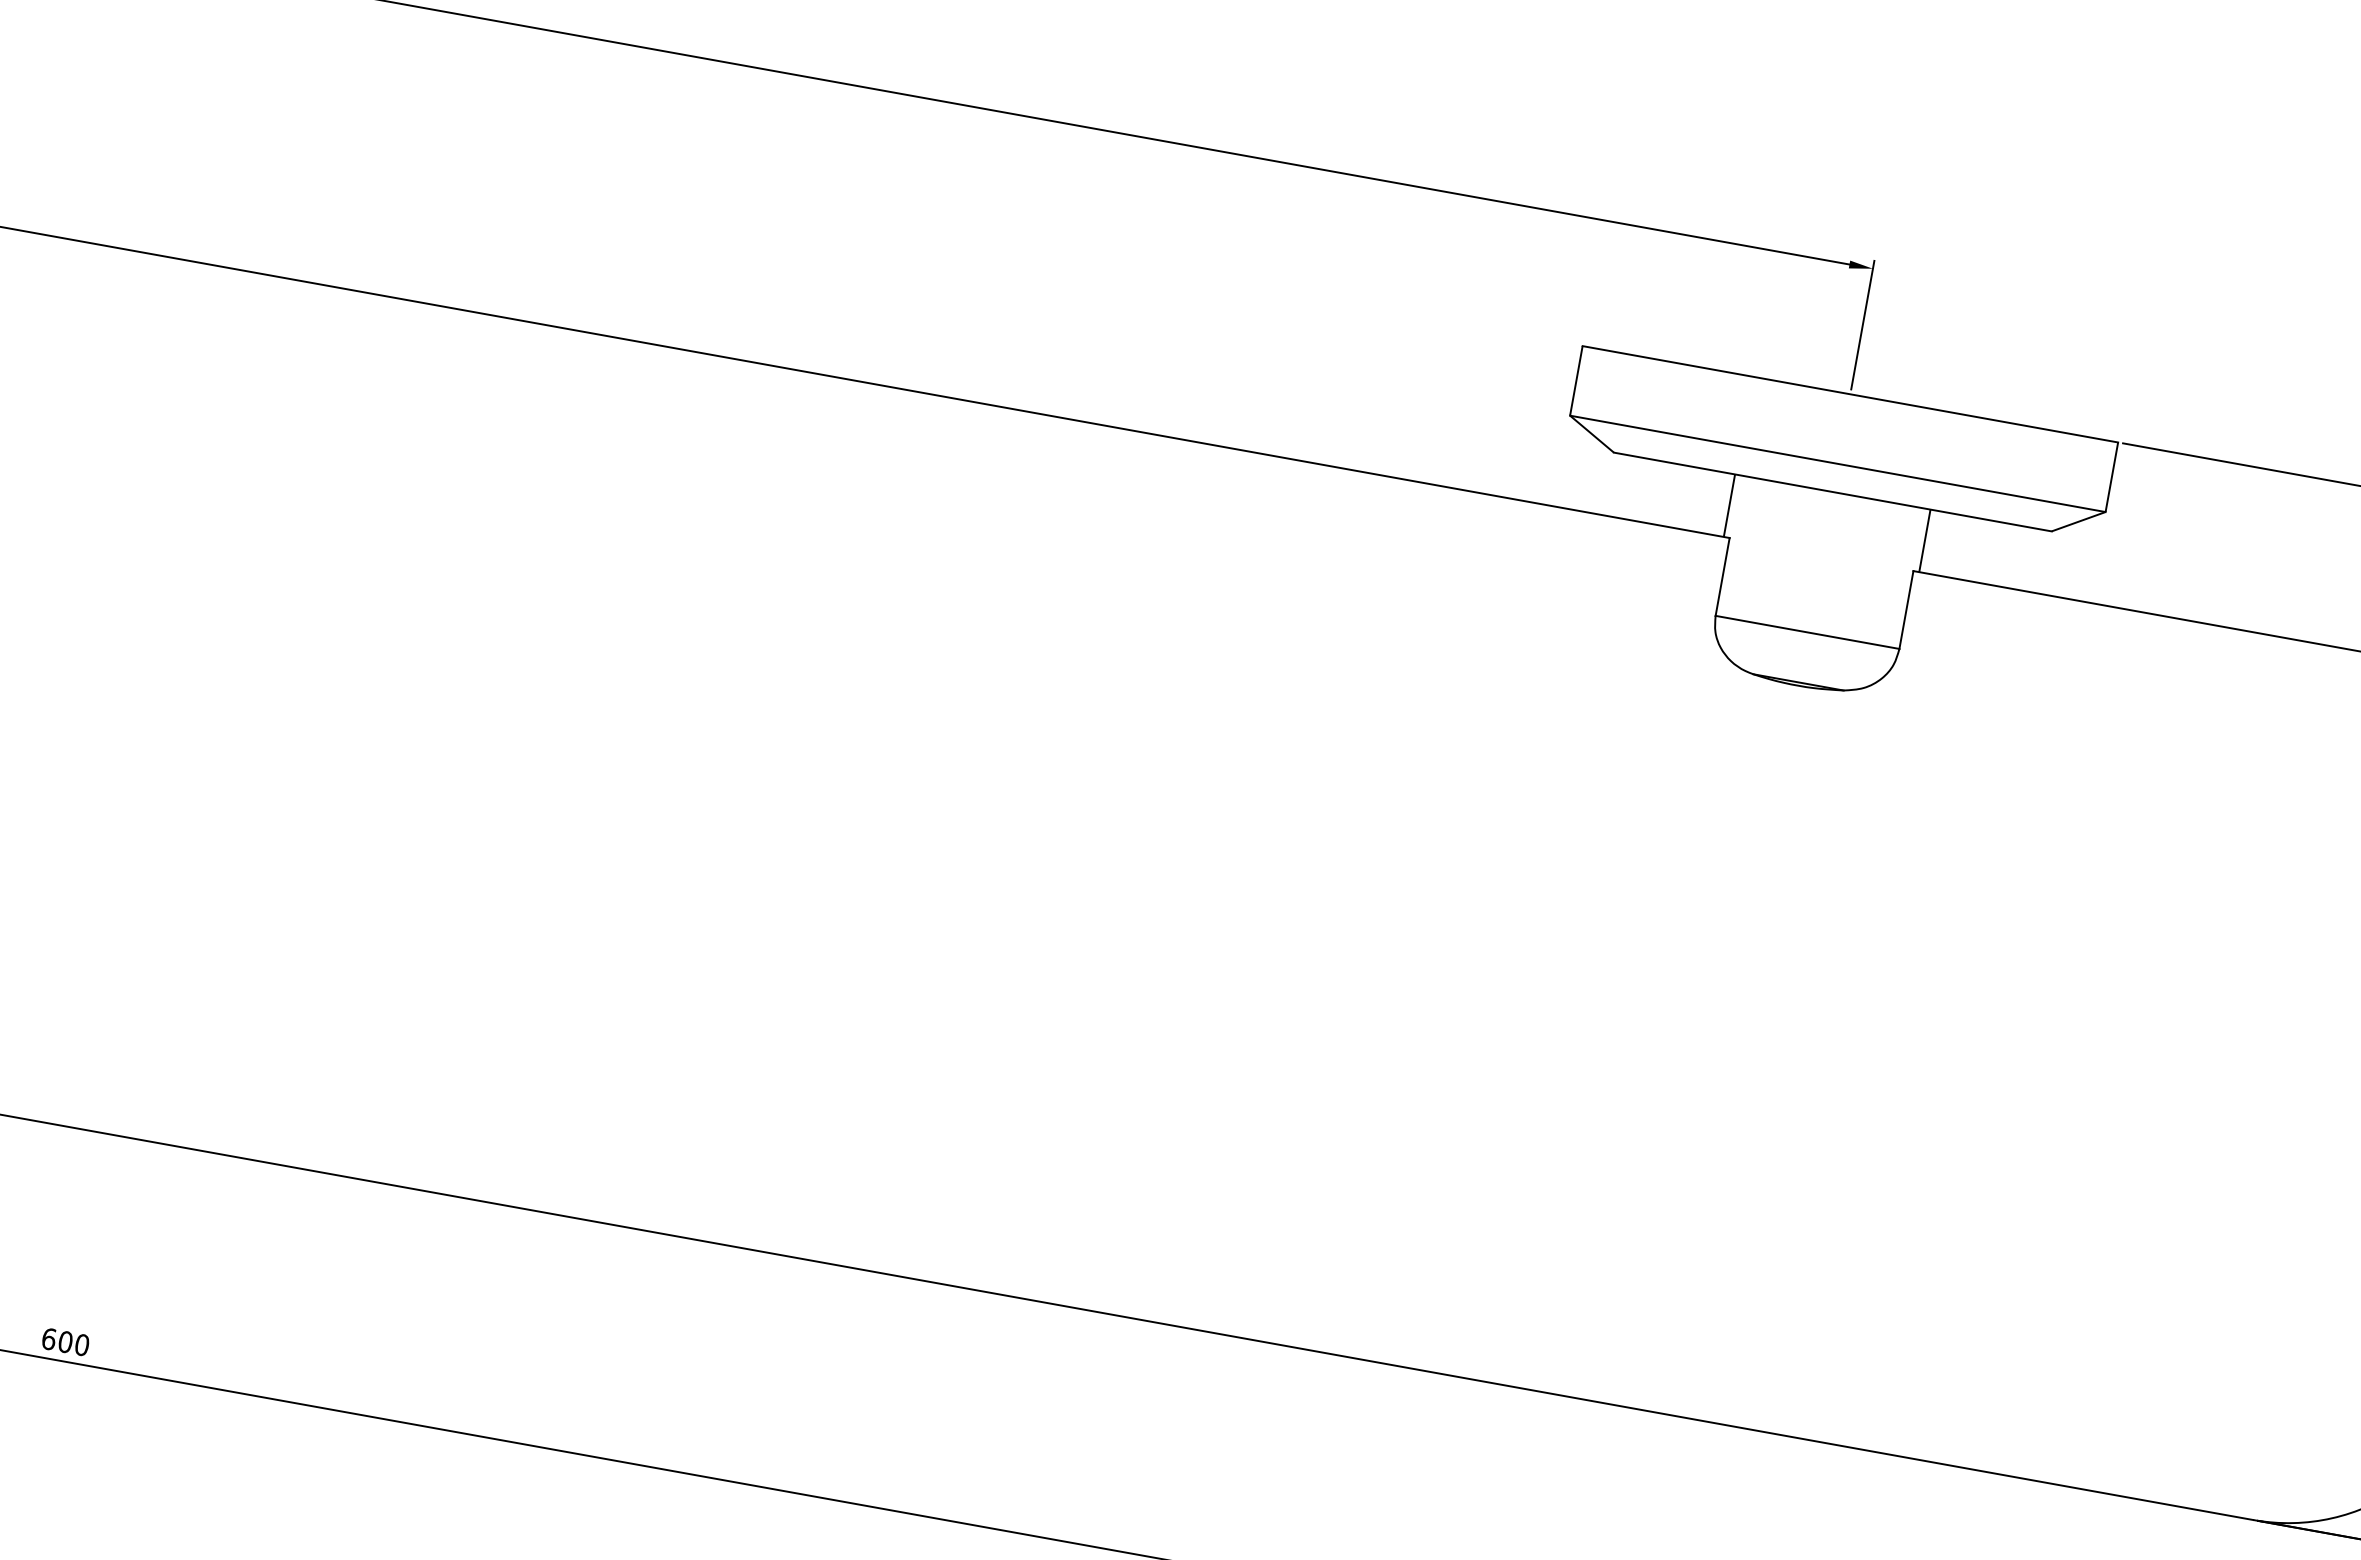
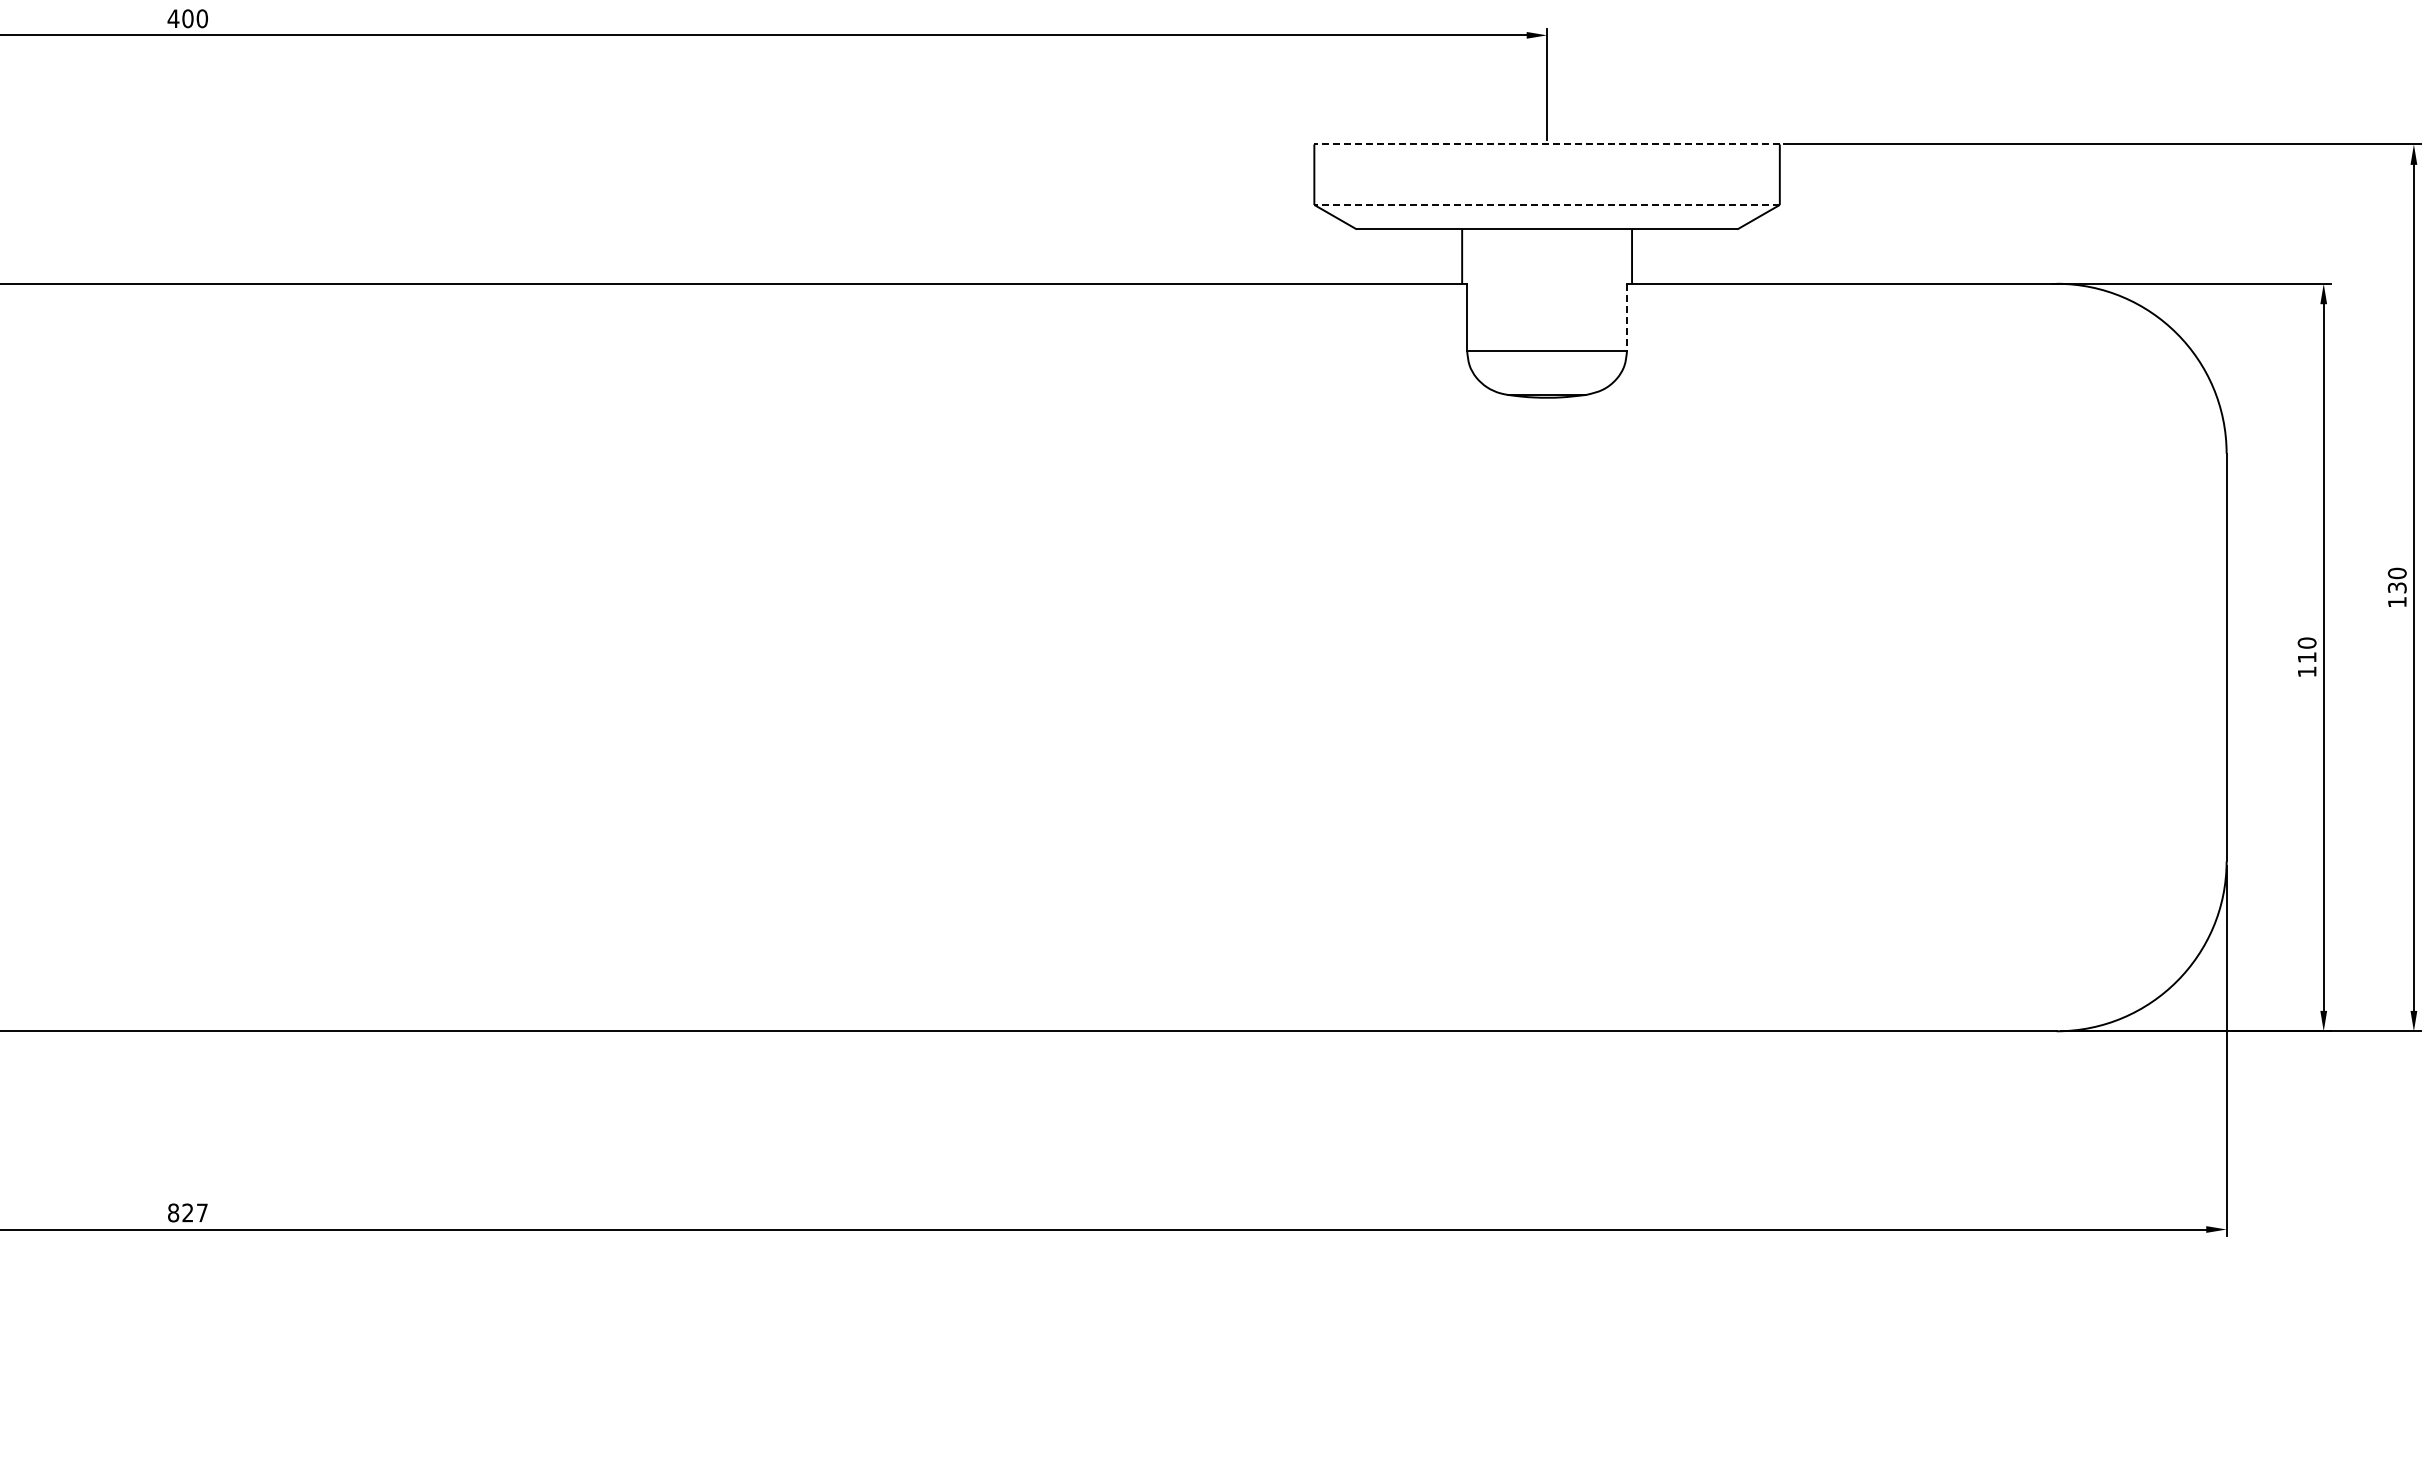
line: (1850, 394) -> (1547, 144), solid -> dashed
line: (1838, 463) -> (1547, 204), solid -> dashed
line: (1905, 609) -> (1626, 317), solid -> dashed
text: (66, 1341) -> (188, 1212), 600 -> 827

